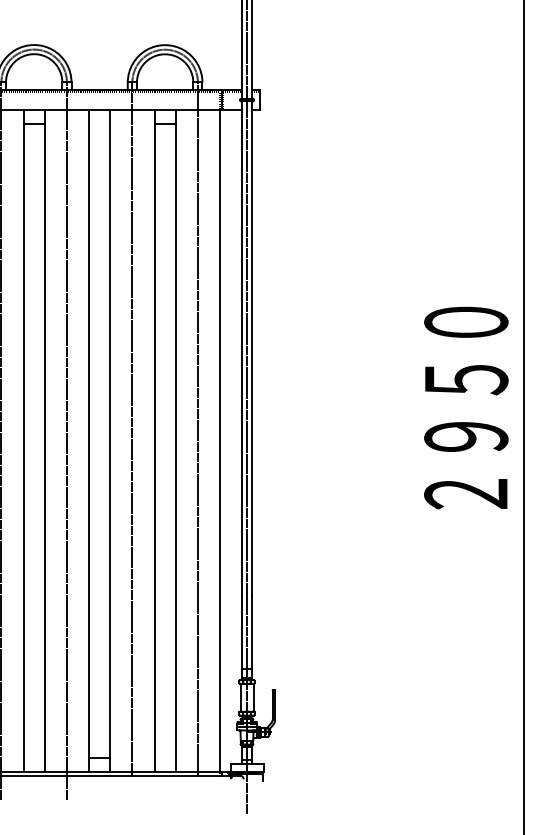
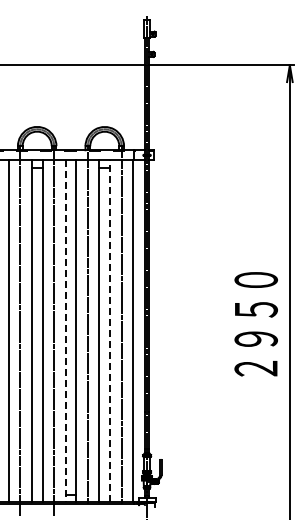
text: (464, 408) -> (255, 324), moved
line: (89, 441) -> (65, 331), solid -> dashed
line: (176, 441) -> (110, 331), solid -> dashed

